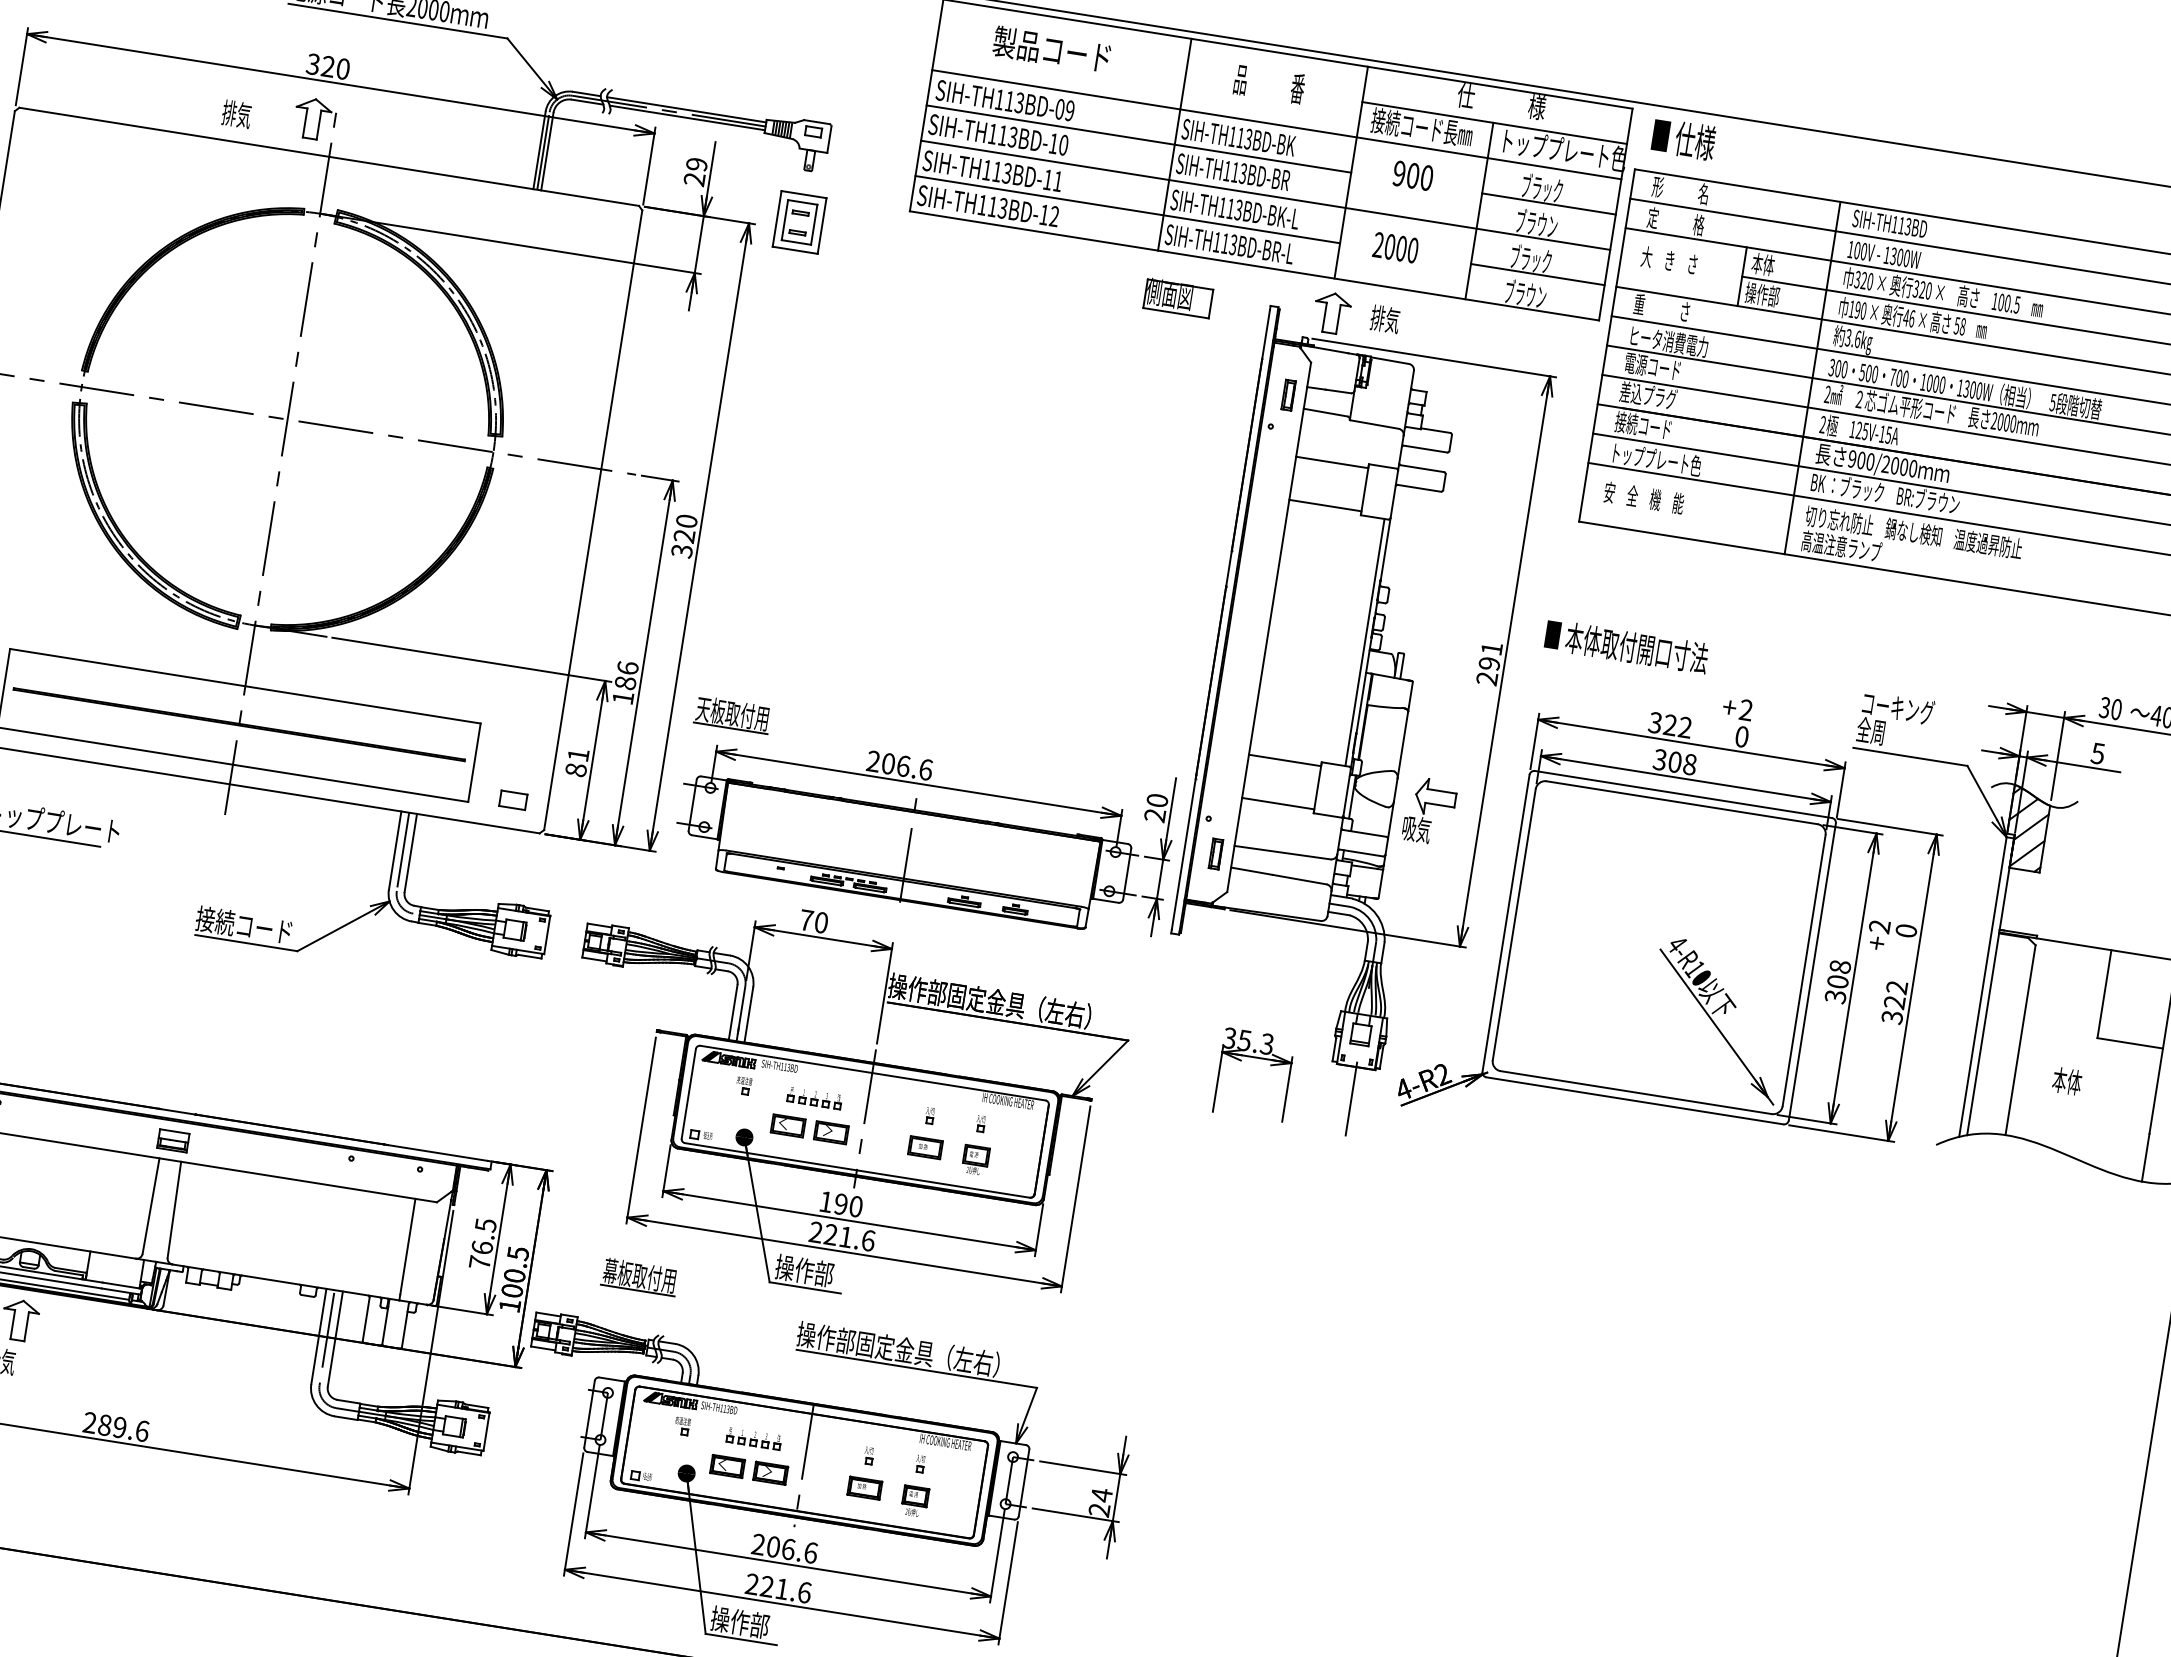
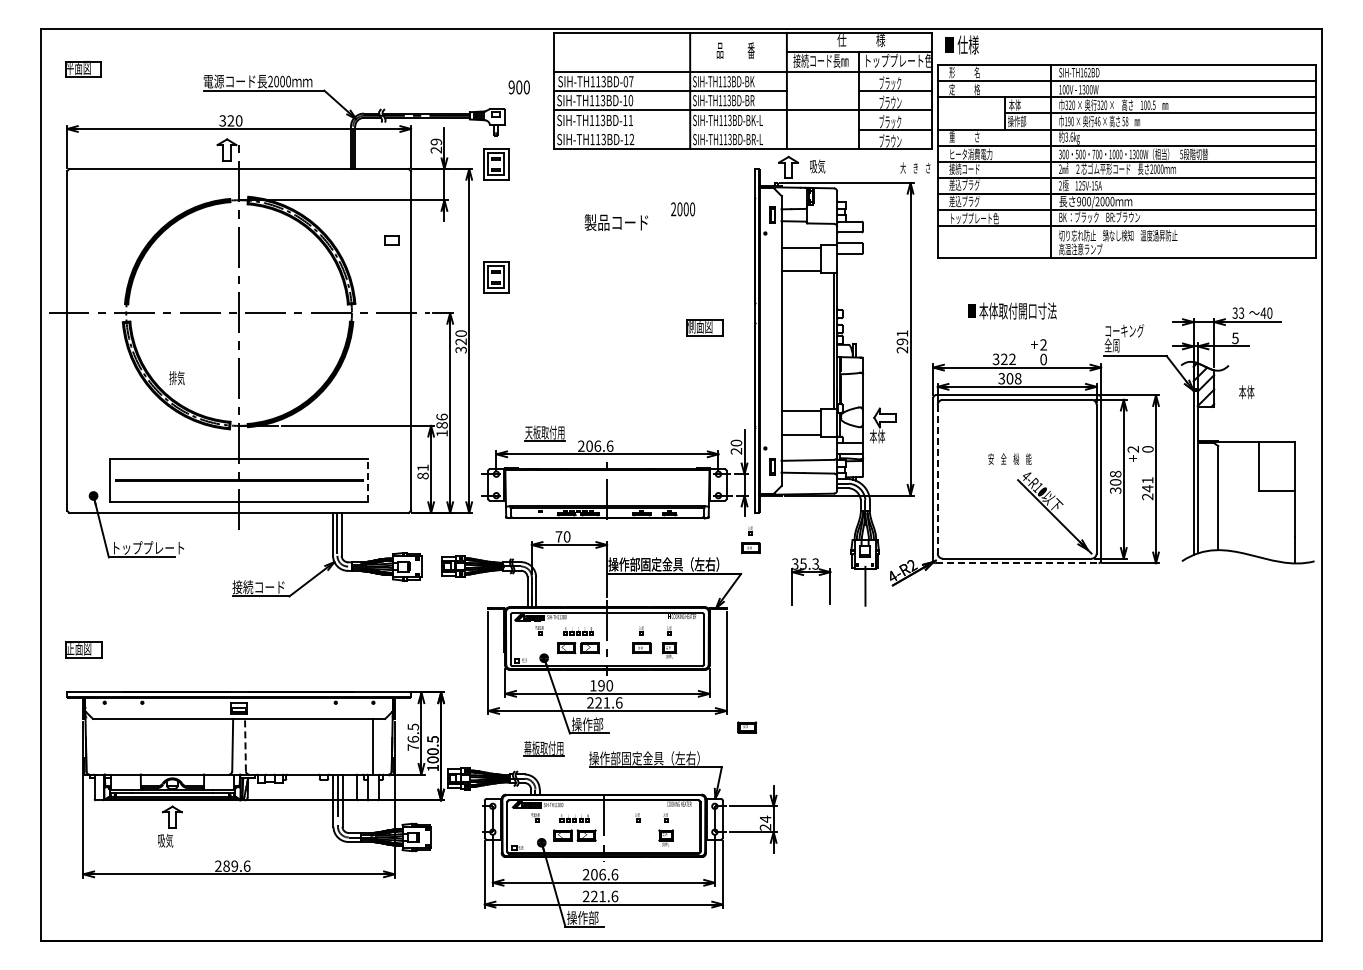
text: (1050, 49) -> (615, 222), moved
text: (1070, 110) -> (631, 81), SIH-TH113BD-09 -> SIH-TH113BD-07
text: (235, 112) -> (176, 377), moved
text: (1411, 175) -> (518, 87), moved
line: (1127, 209) -> (670, 129), removed
text: (1904, 225) -> (1087, 72), SIH-TH113BD -> SIH-TH162BD
text: (1396, 248) -> (683, 209), moved
text: (1669, 259) -> (915, 167), moved
part: (1177, 297) -> (704, 327), moved
text: (1377, 318) -> (813, 166), 排気 -> 吸気
text: (1636, 362) -> (955, 168), 電源コード -> 接続コード
text: (1643, 425) -> (964, 201), 接続コード -> 差込プラグ
part: (767, 429) -> (496, 277), added
text: (1643, 496) -> (1009, 458), moved
text: (1627, 645) -> (1012, 310), moved
text: (2116, 708) -> (1241, 312), 30 -> 33
part: (731, 715) -> (544, 433), moved
line: (475, 762) -> (368, 480), solid -> dashed
part: (512, 800) -> (391, 240), moved
text: (1416, 829) -> (877, 436), 吸気 -> 本体
line: (1513, 925) -> (937, 479), solid -> dashed
part: (1154, 982) -> (750, 540), added
text: (1894, 1002) -> (1147, 488), 322 -> 241
text: (2066, 1081) -> (1246, 392), moved
line: (1635, 1101) -> (1017, 563), solid -> dashed
line: (174, 1208) -> (245, 744), solid -> dashed
part: (638, 1276) -> (543, 748), moved
part: (865, 1488) -> (747, 727), moved

